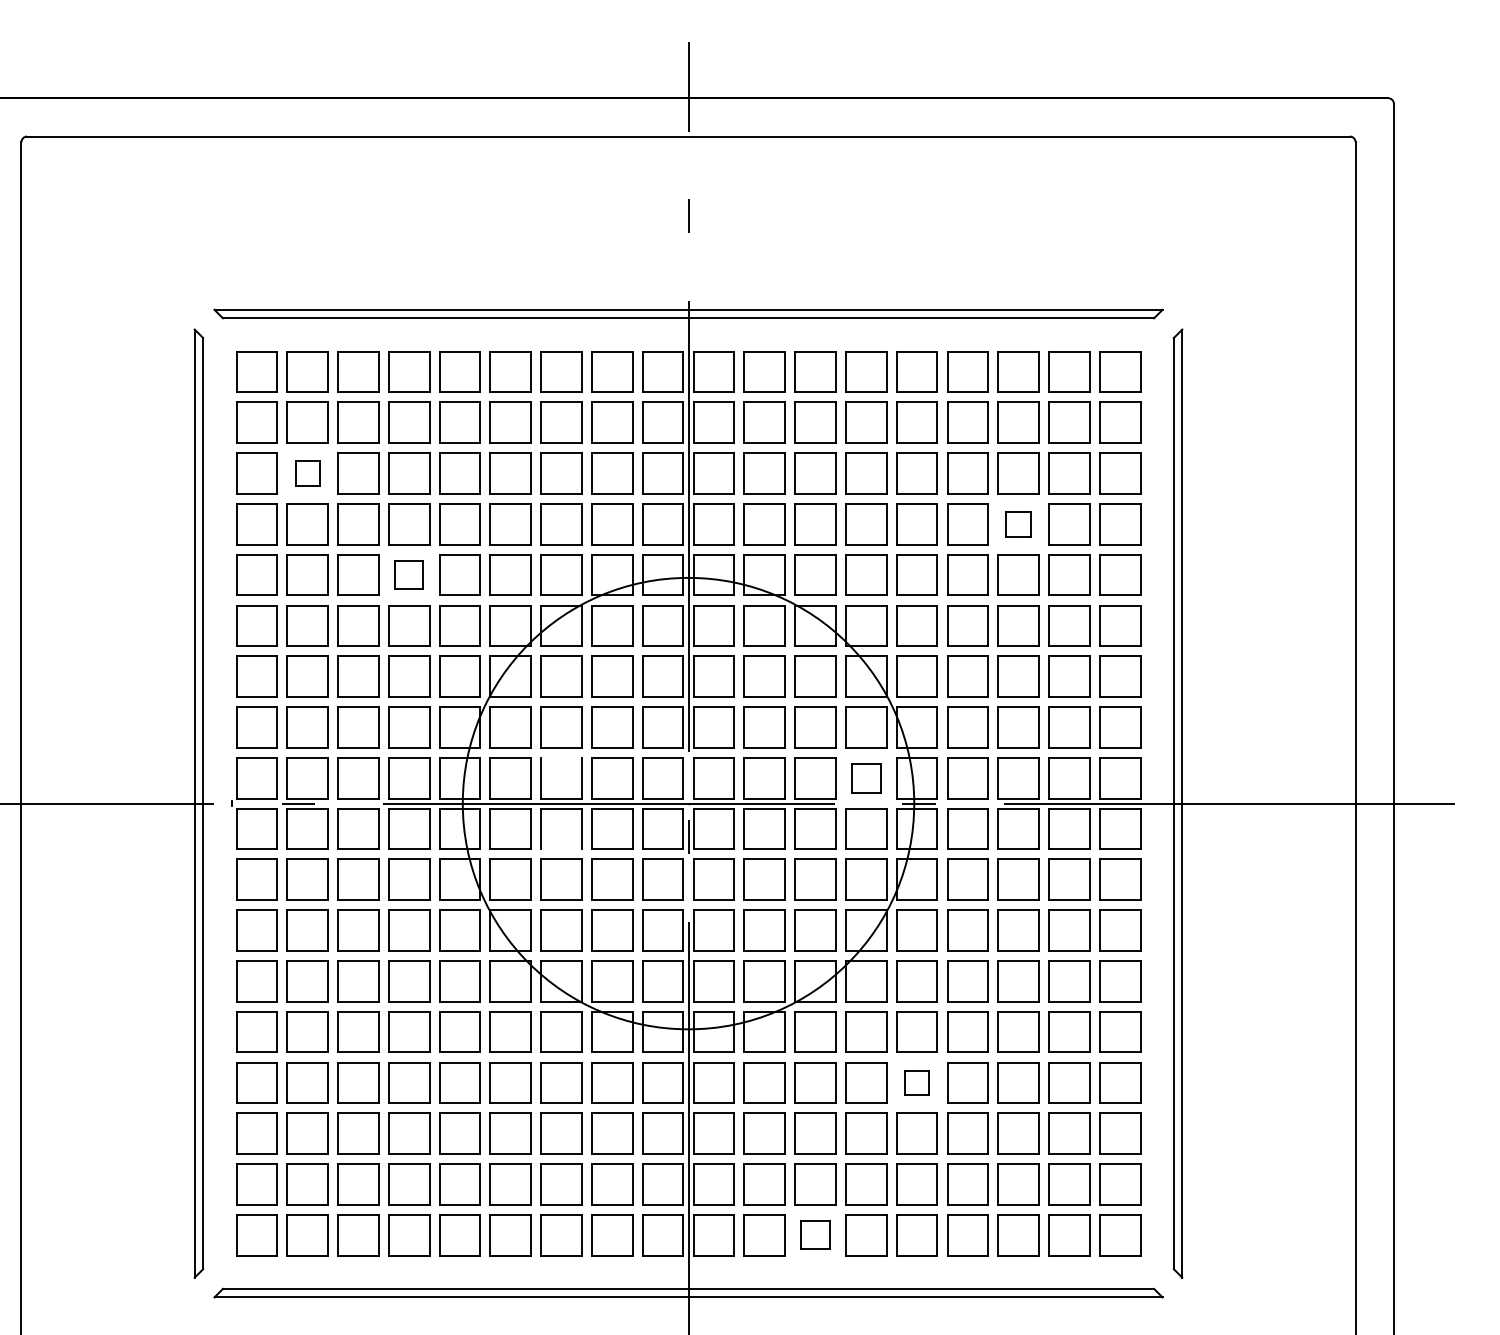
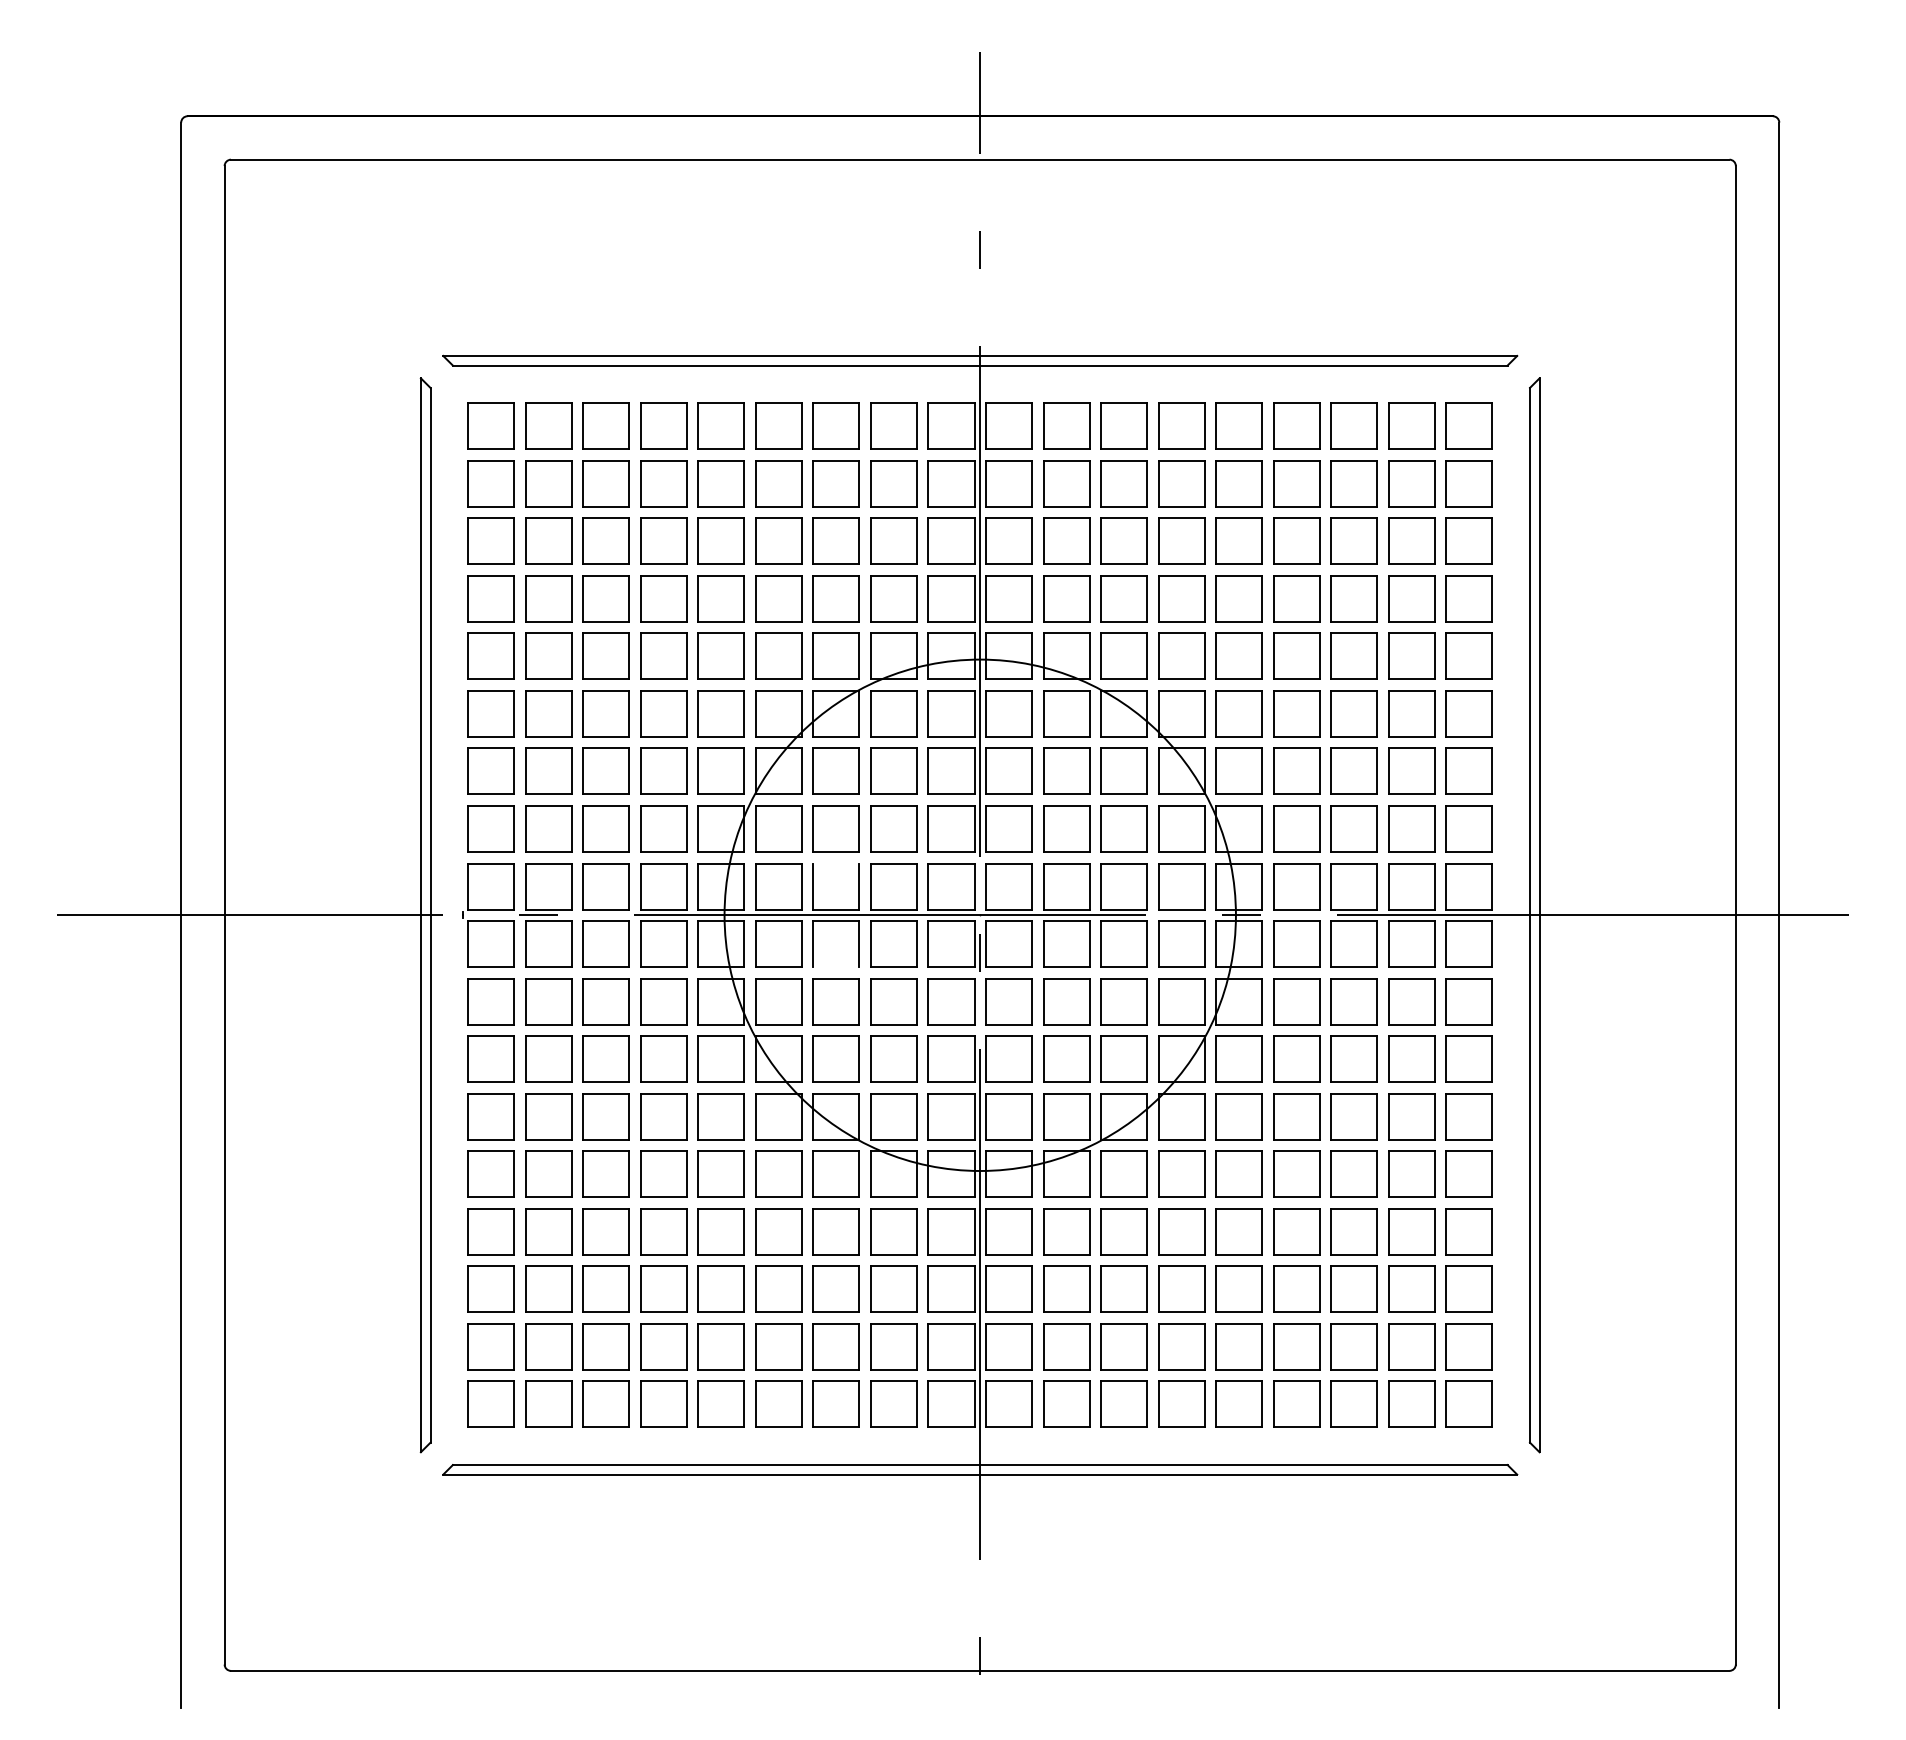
part: (307, 472) -> (548, 540), size x1.67
part: (1018, 523) -> (1353, 598), size x1.67
part: (408, 574) -> (663, 655), size x1.43
part: (866, 778) -> (1181, 886), size x1.43
part: (916, 1082) -> (1238, 1231), size x1.67
part: (814, 1234) -> (1123, 1403), size x1.43

